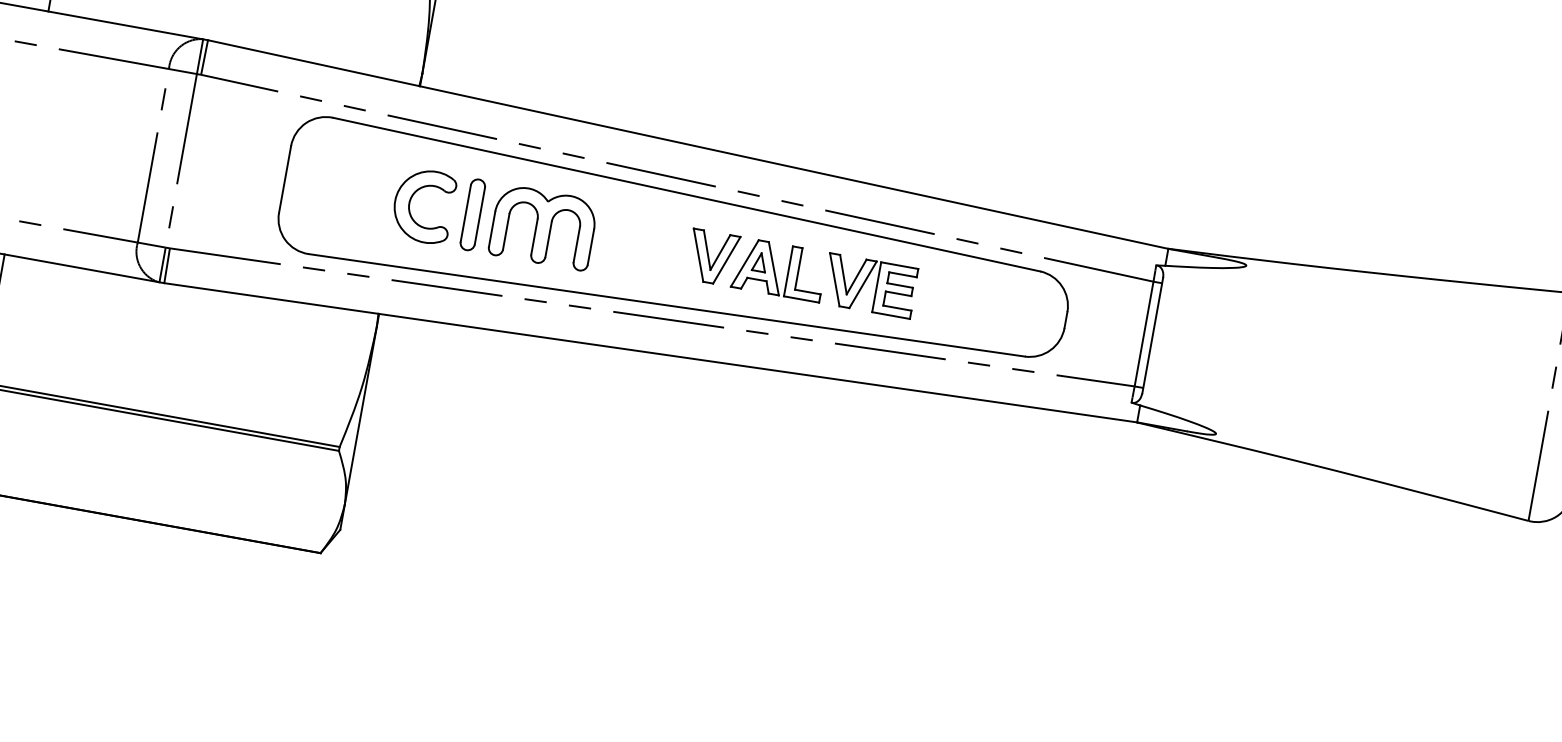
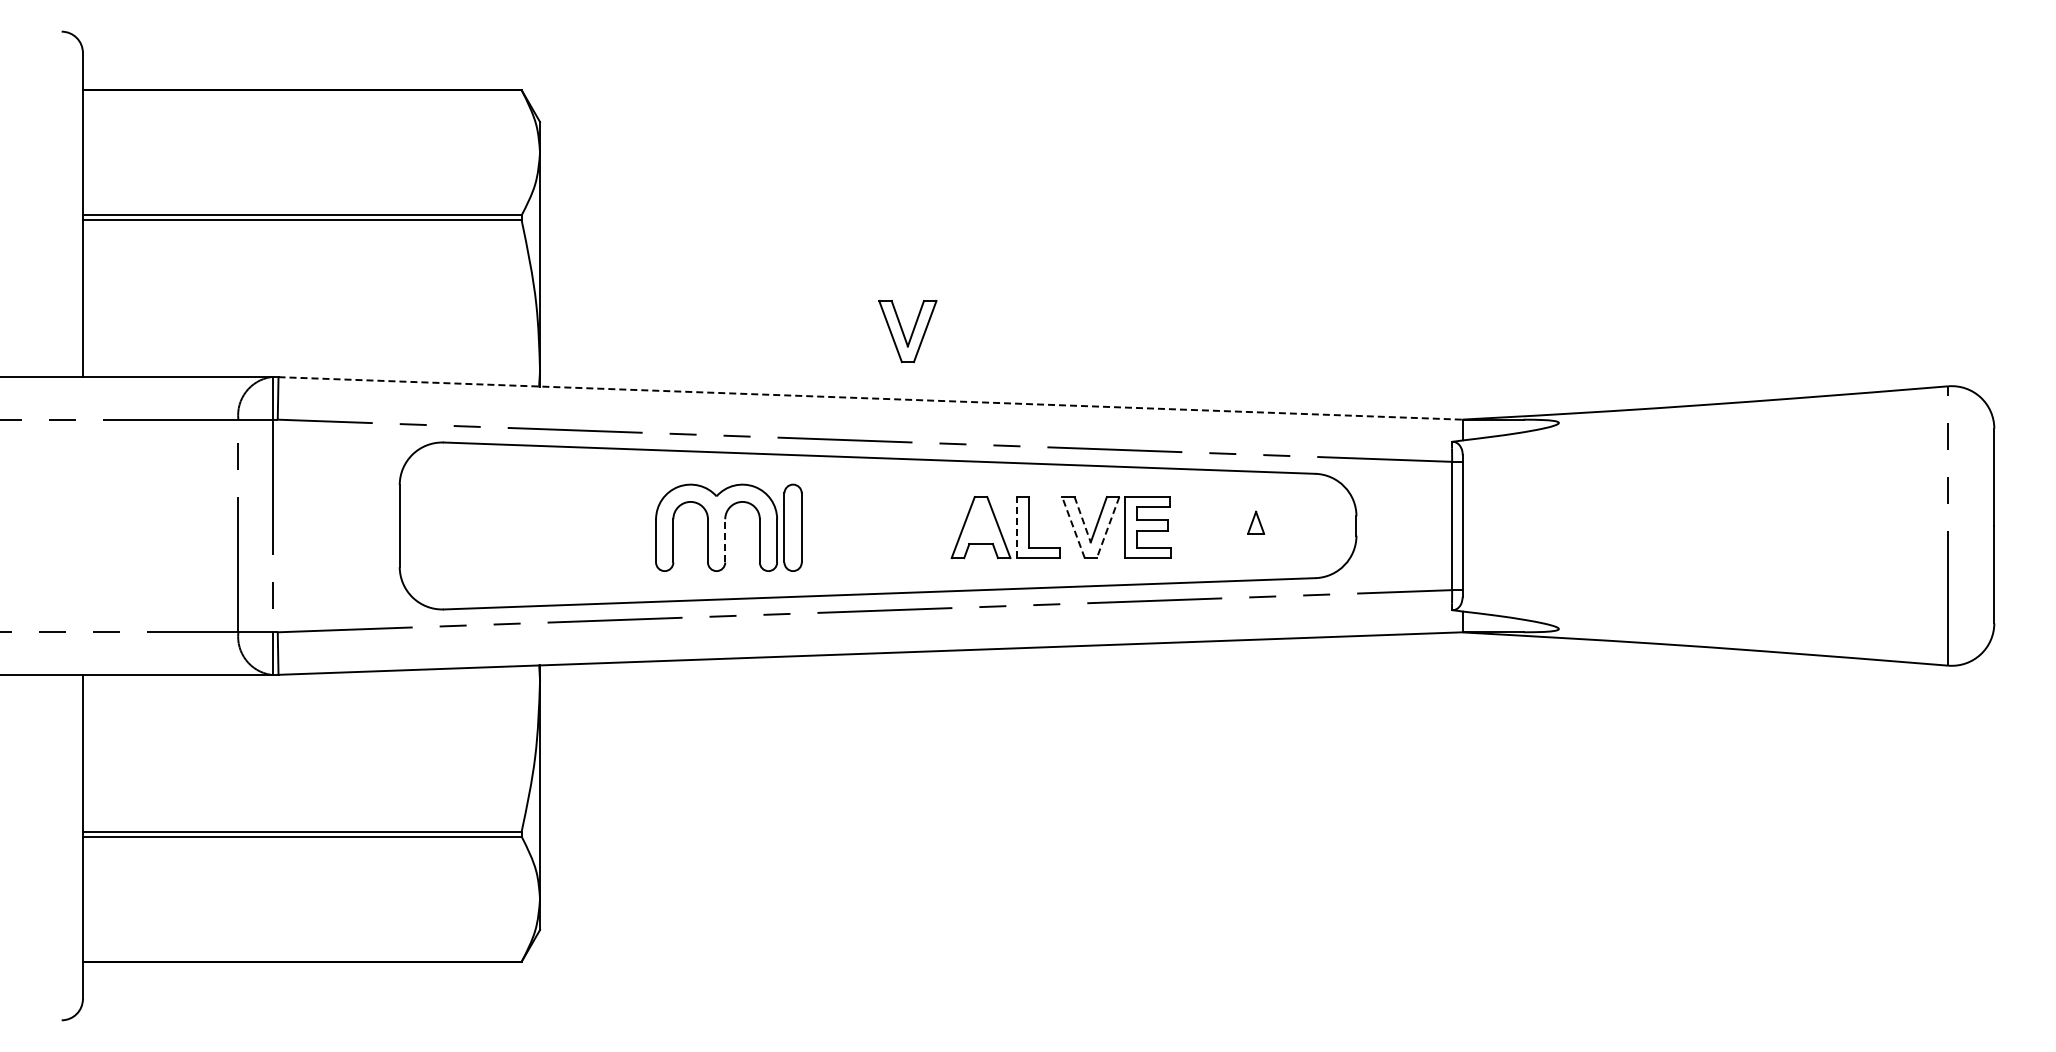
line: (688, 144) -> (870, 398), solid -> dashed
part: (410, 203) -> (553, 527), removed
part: (472, 214) -> (792, 527), moved
line: (548, 239) -> (725, 540), solid -> dashed
part: (712, 257) -> (907, 331), moved
part: (760, 262) -> (1256, 522), moved
line: (788, 271) -> (1016, 527), solid -> dashed
line: (843, 275) -> (1082, 520), solid -> dashed
line: (834, 279) -> (1073, 527), solid -> dashed
line: (863, 284) -> (1108, 527), solid -> dashed

